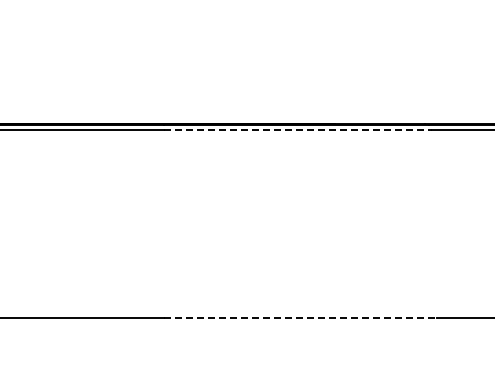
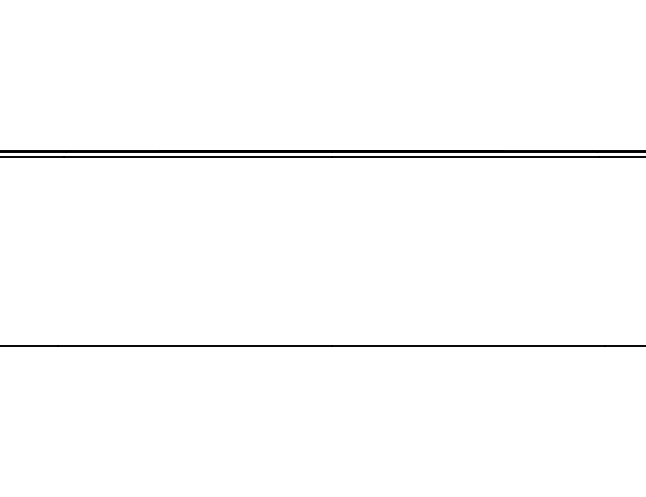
line: (297, 129) -> (465, 157), dashed -> solid
line: (300, 317) -> (468, 345), dashed -> solid

